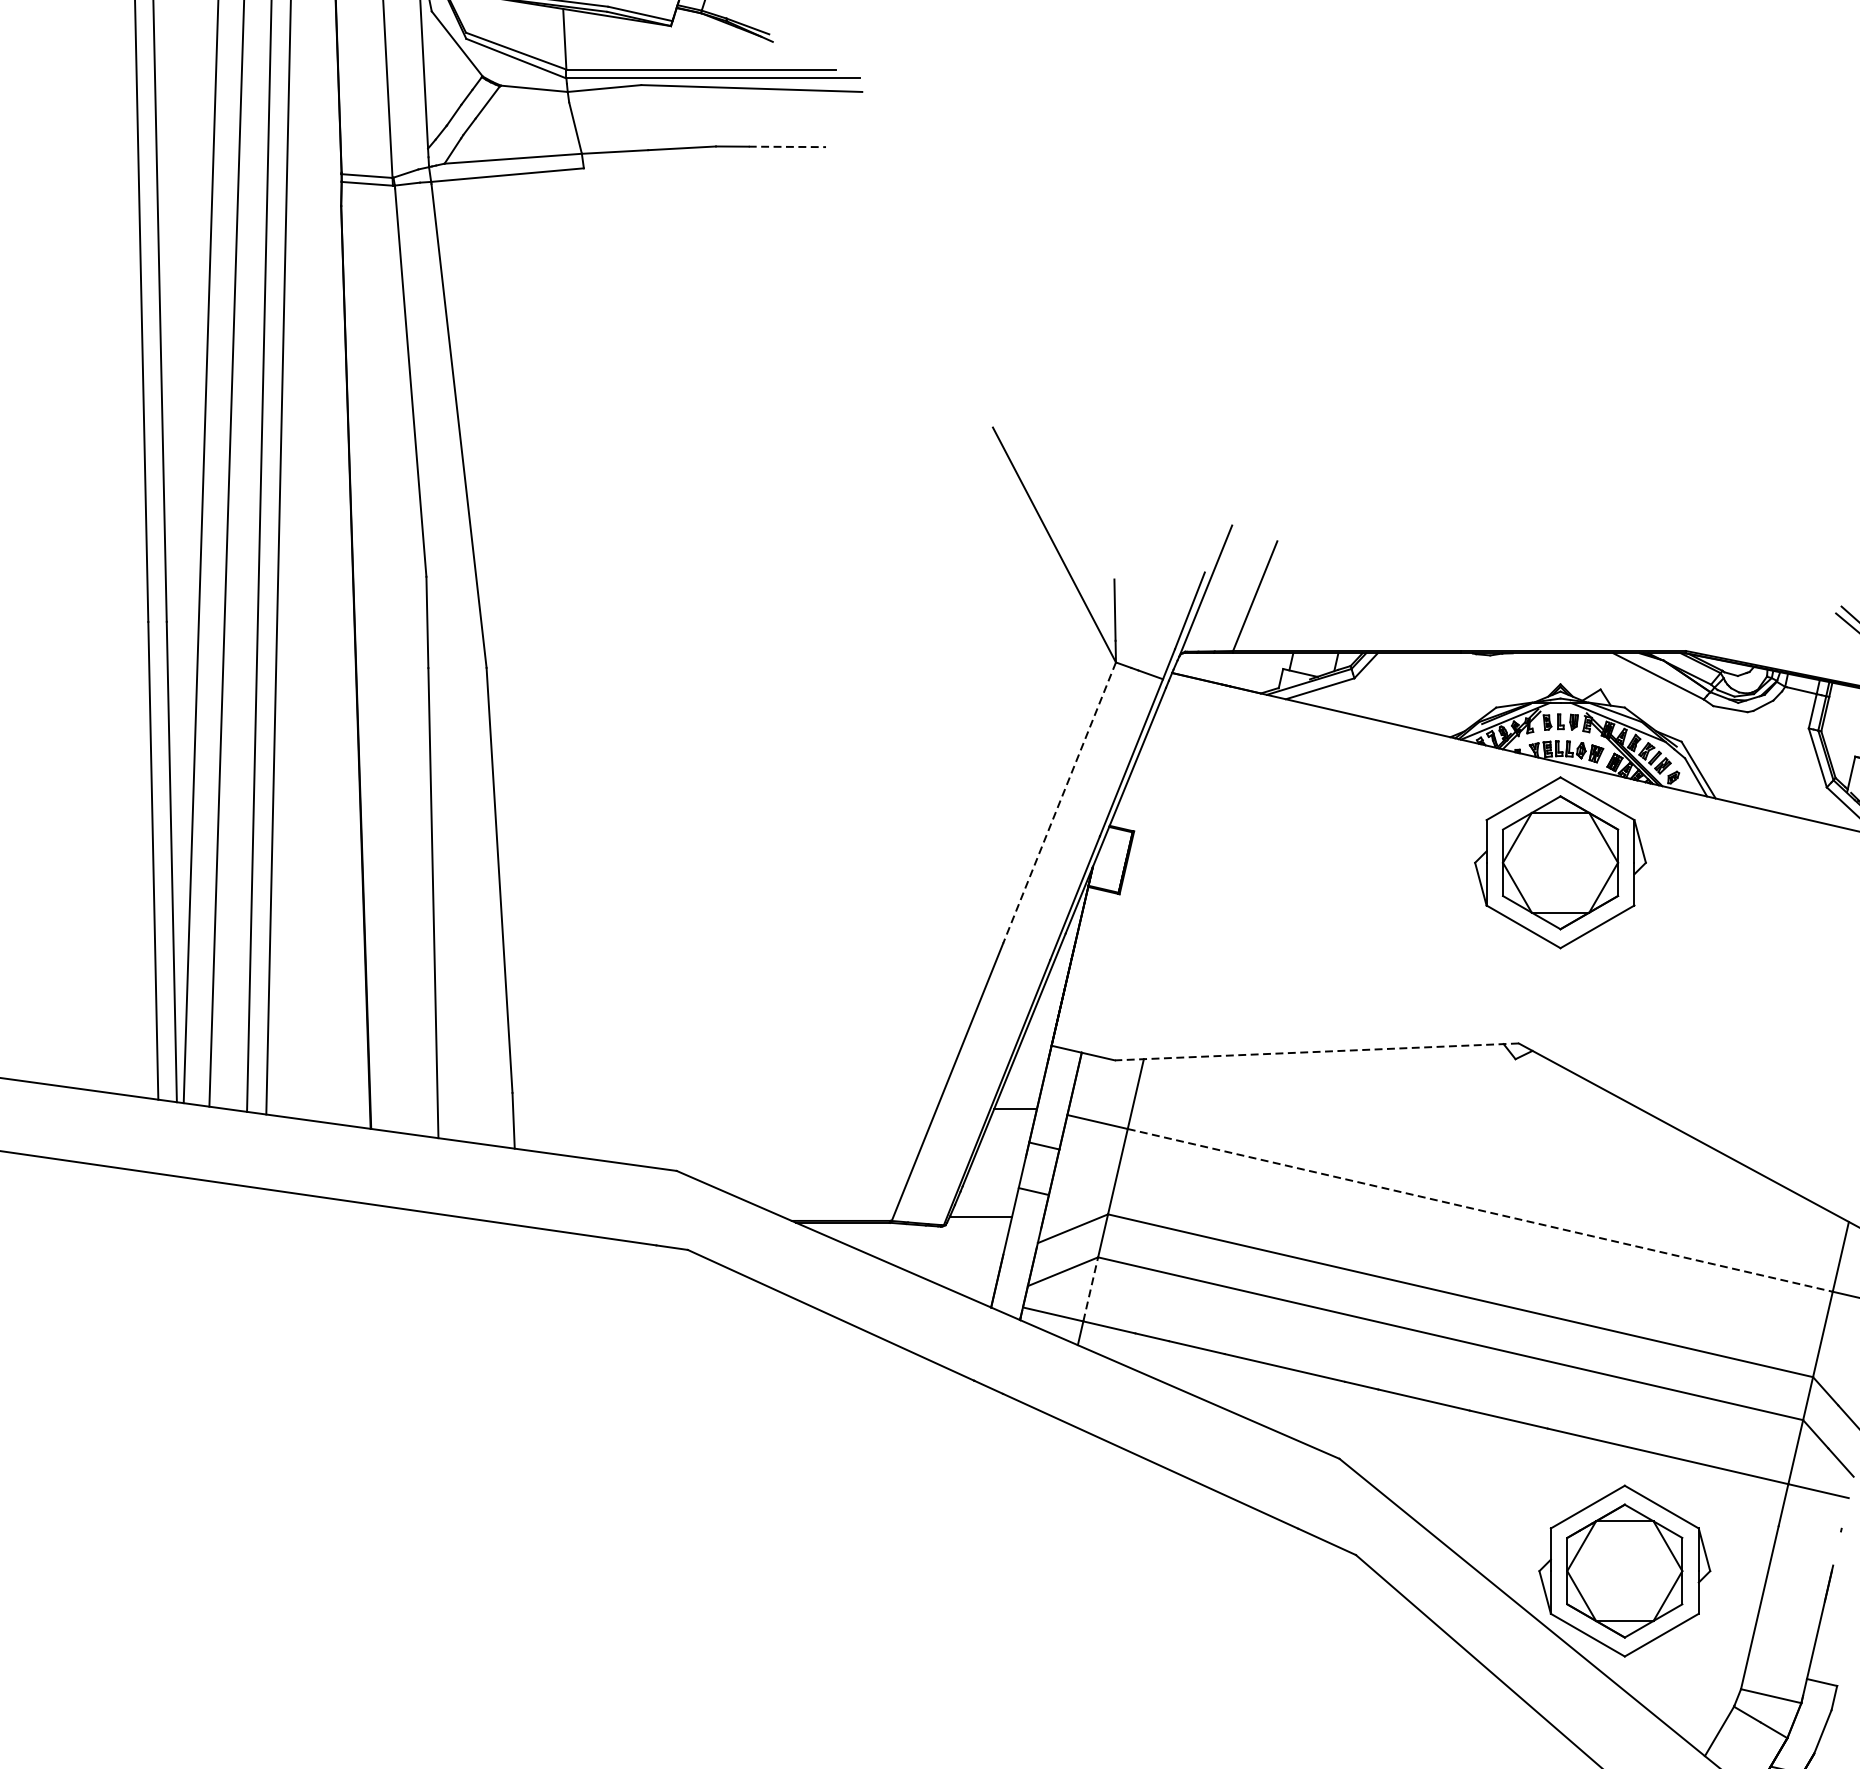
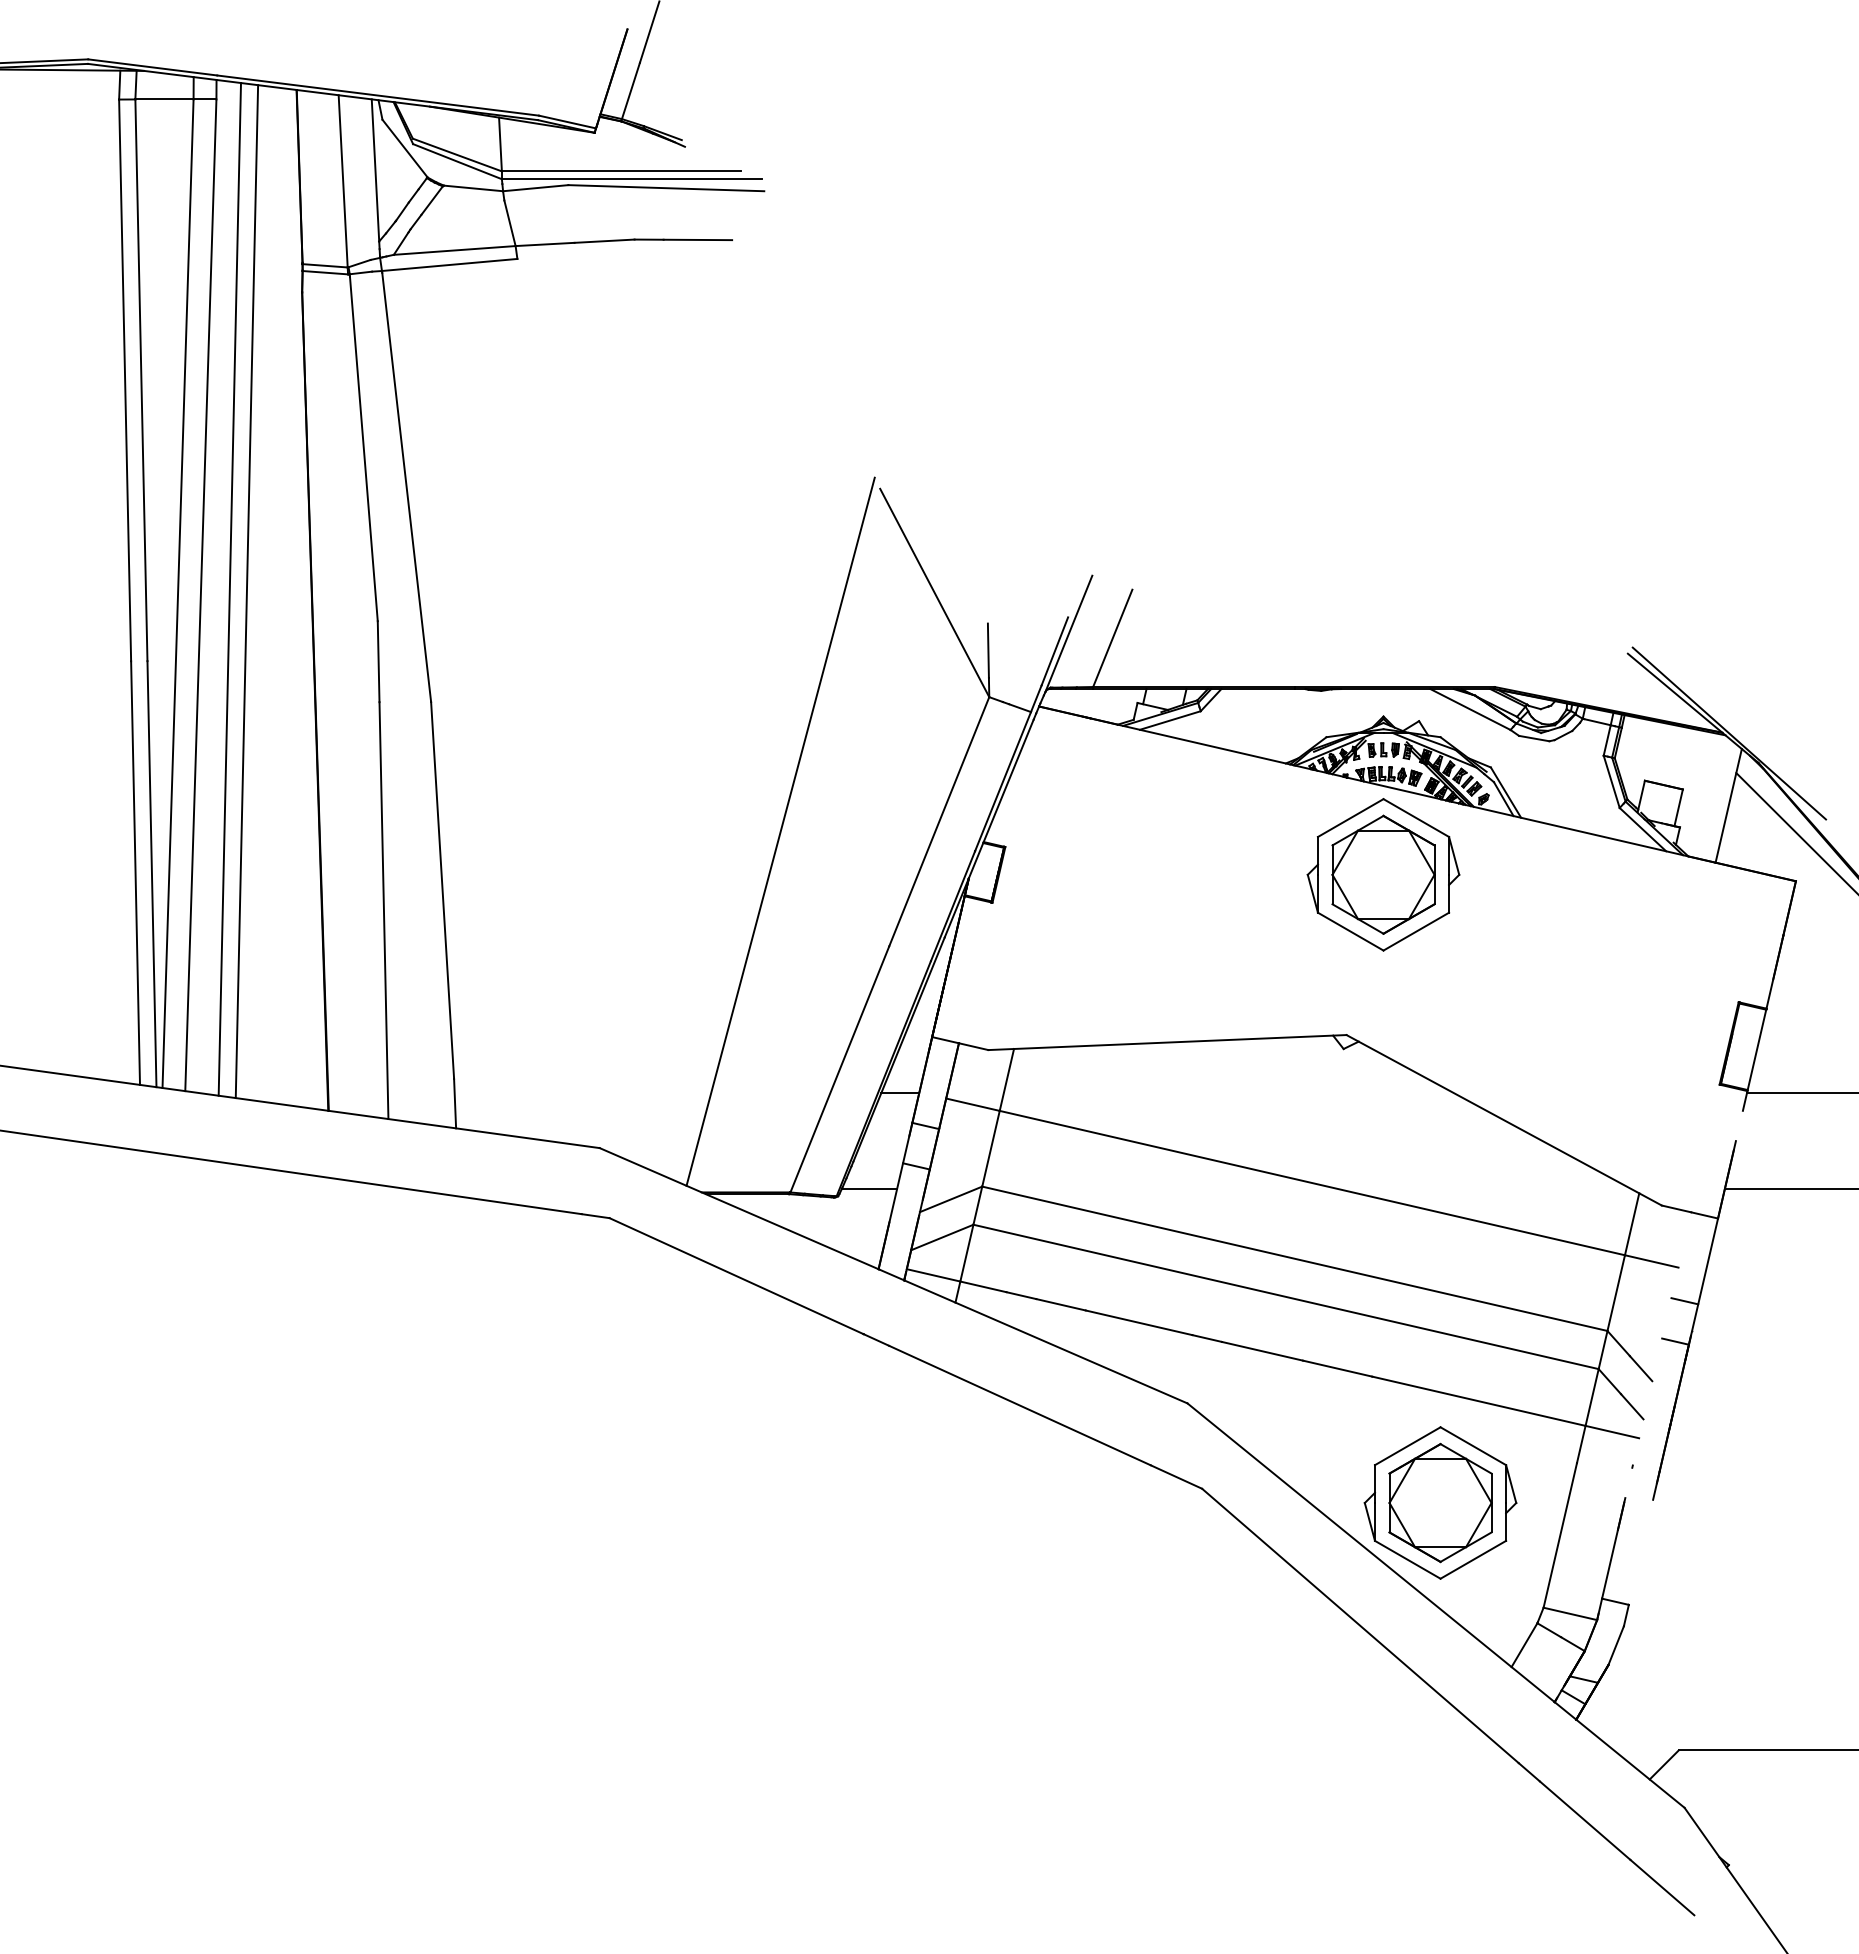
line: (788, 146) -> (698, 239), dashed -> solid
line: (1059, 803) -> (939, 822), dashed -> solid
line: (880, 813) -> (780, 831), added
line: (1315, 1051) -> (1166, 1042), dashed -> solid
line: (1480, 1210) -> (1312, 1183), dashed -> solid
line: (1091, 1288) -> (967, 1252), dashed -> solid

